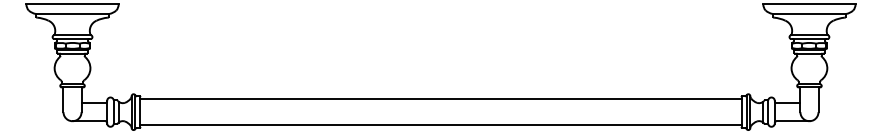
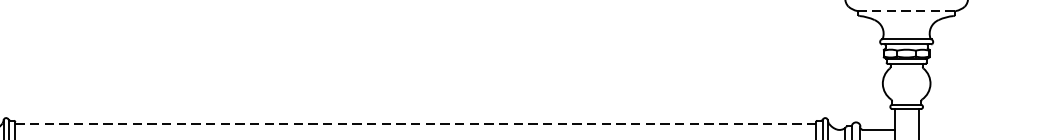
line: (809, 13) -> (906, 10), solid -> dashed
line: (440, 98) -> (415, 123), solid -> dashed

